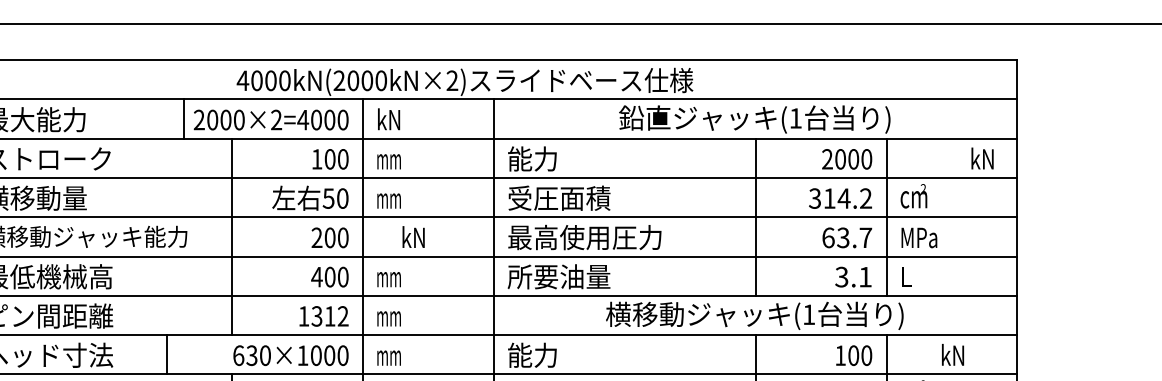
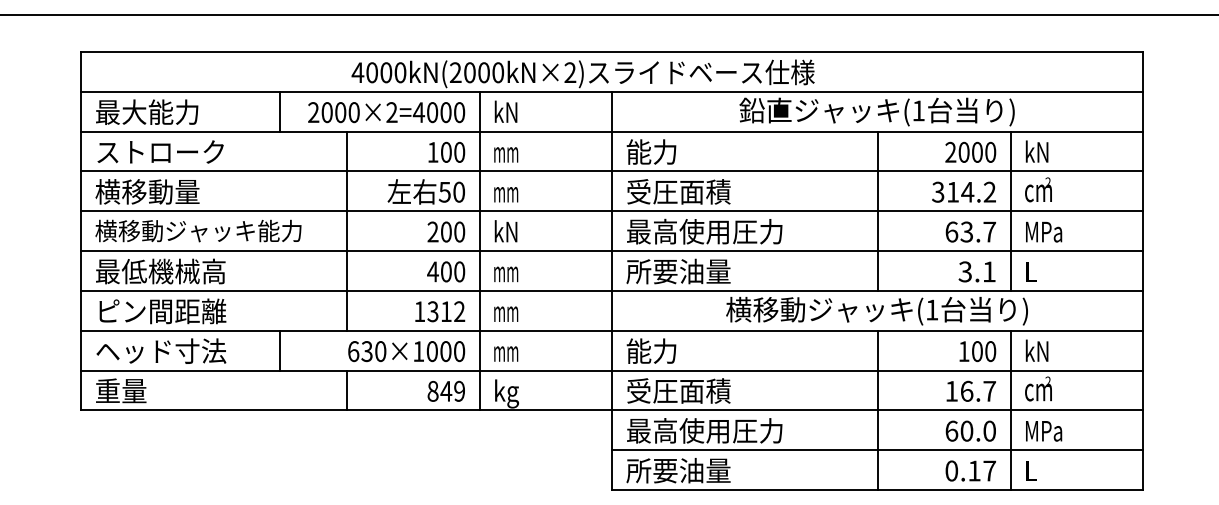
line: (184, 119) -> (280, 111), moved
text: (981, 158) -> (1036, 151), moved
text: (413, 237) -> (505, 231), moved
text: (952, 354) -> (1036, 350), moved

